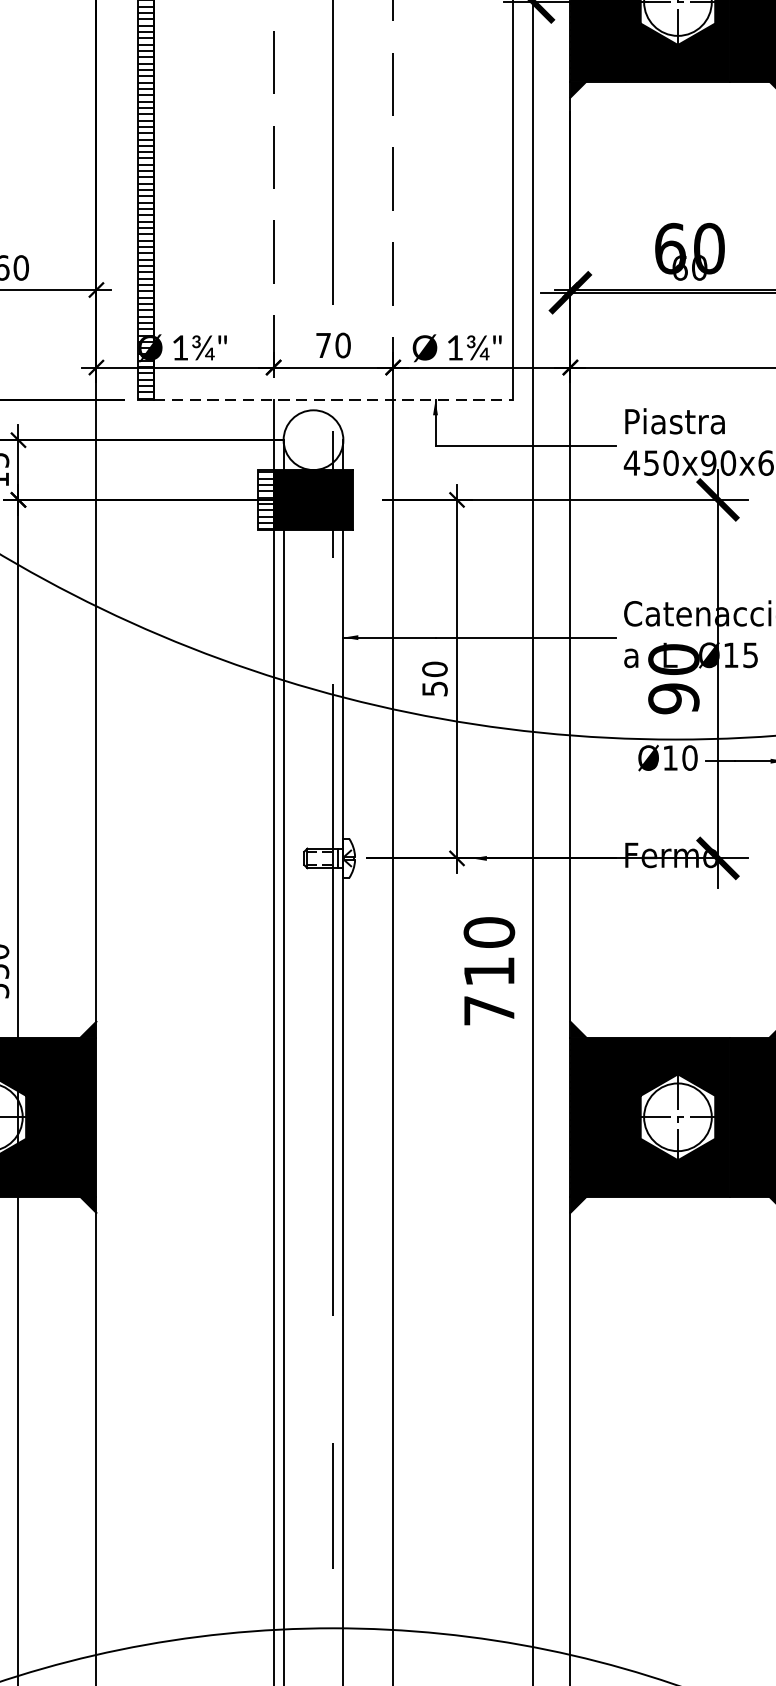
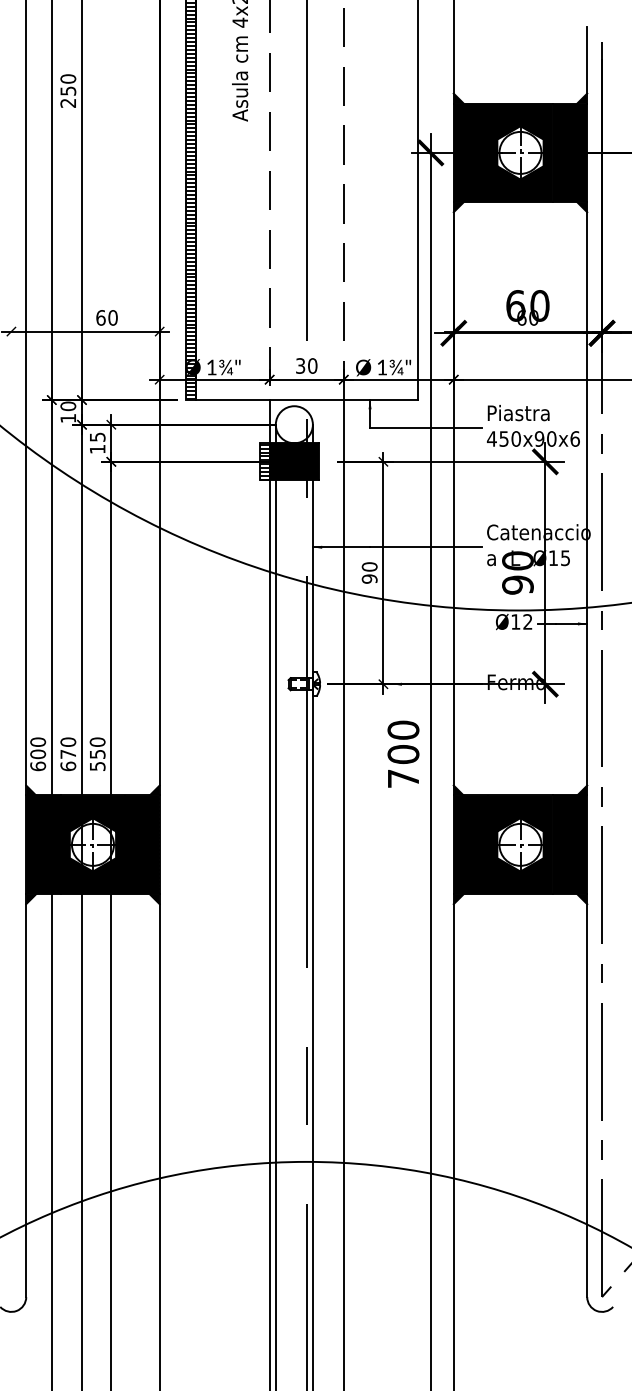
text: (323, 344) -> (300, 365), 70 -> 30
line: (334, 401) -> (307, 400), dashed -> solid
text: (434, 687) -> (369, 578), 50 -> 90
text: (689, 757) -> (527, 621), Ø10 -> Ø12
text: (489, 971) -> (403, 754), 710 -> 700

